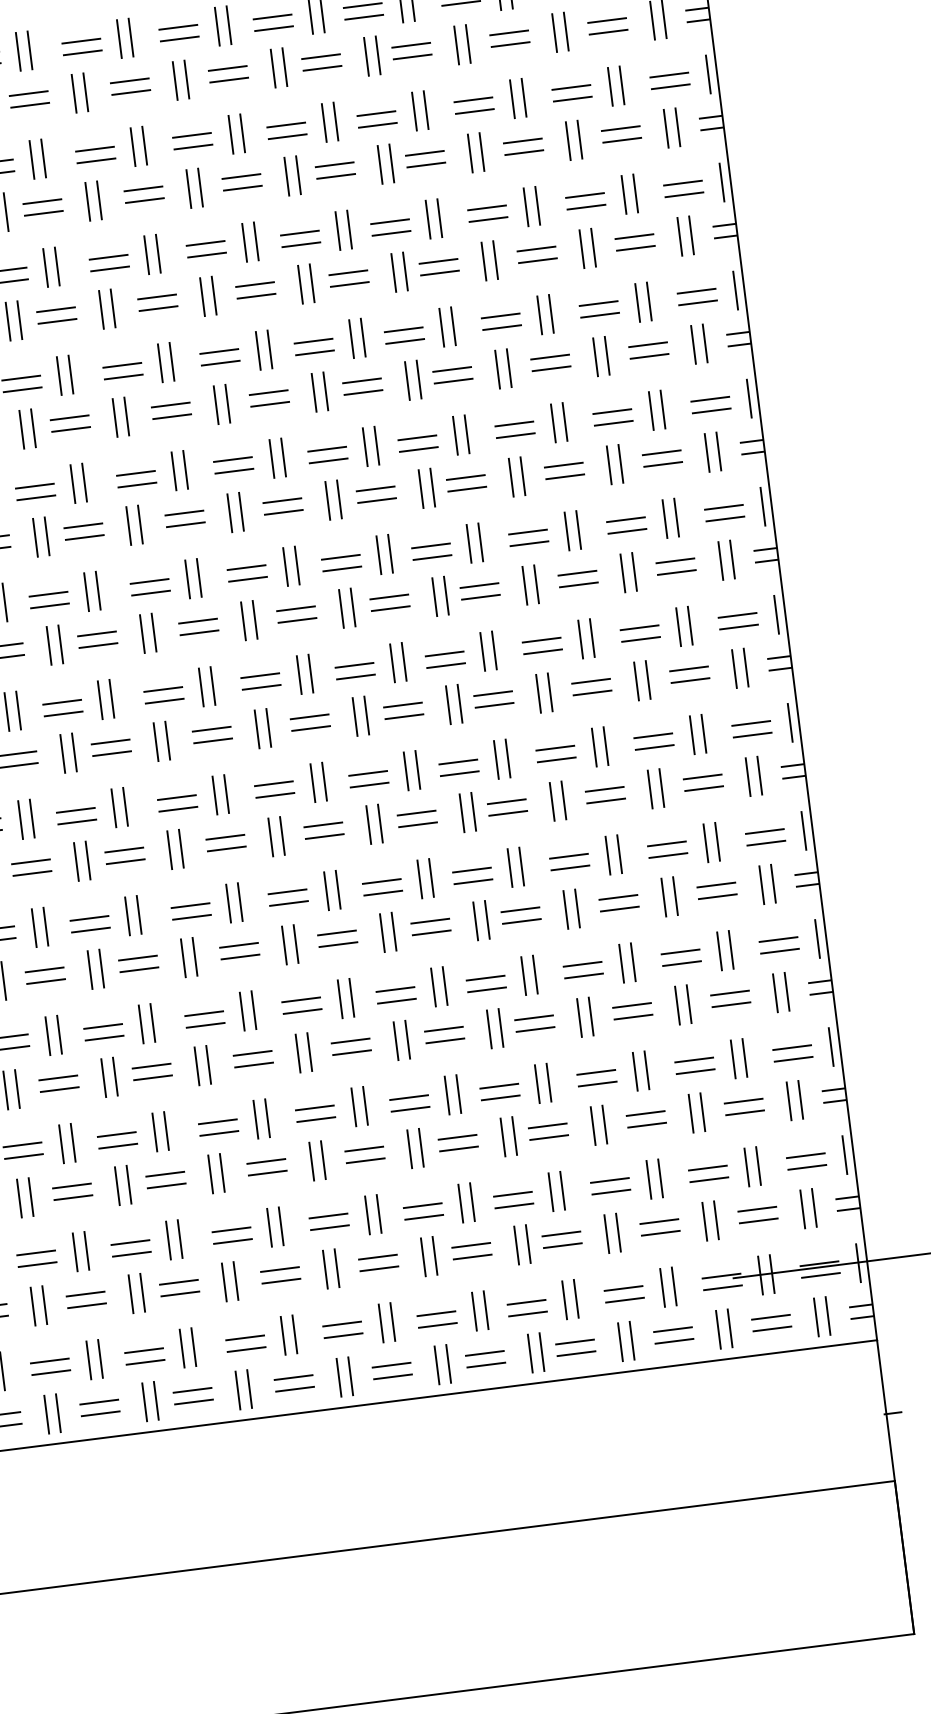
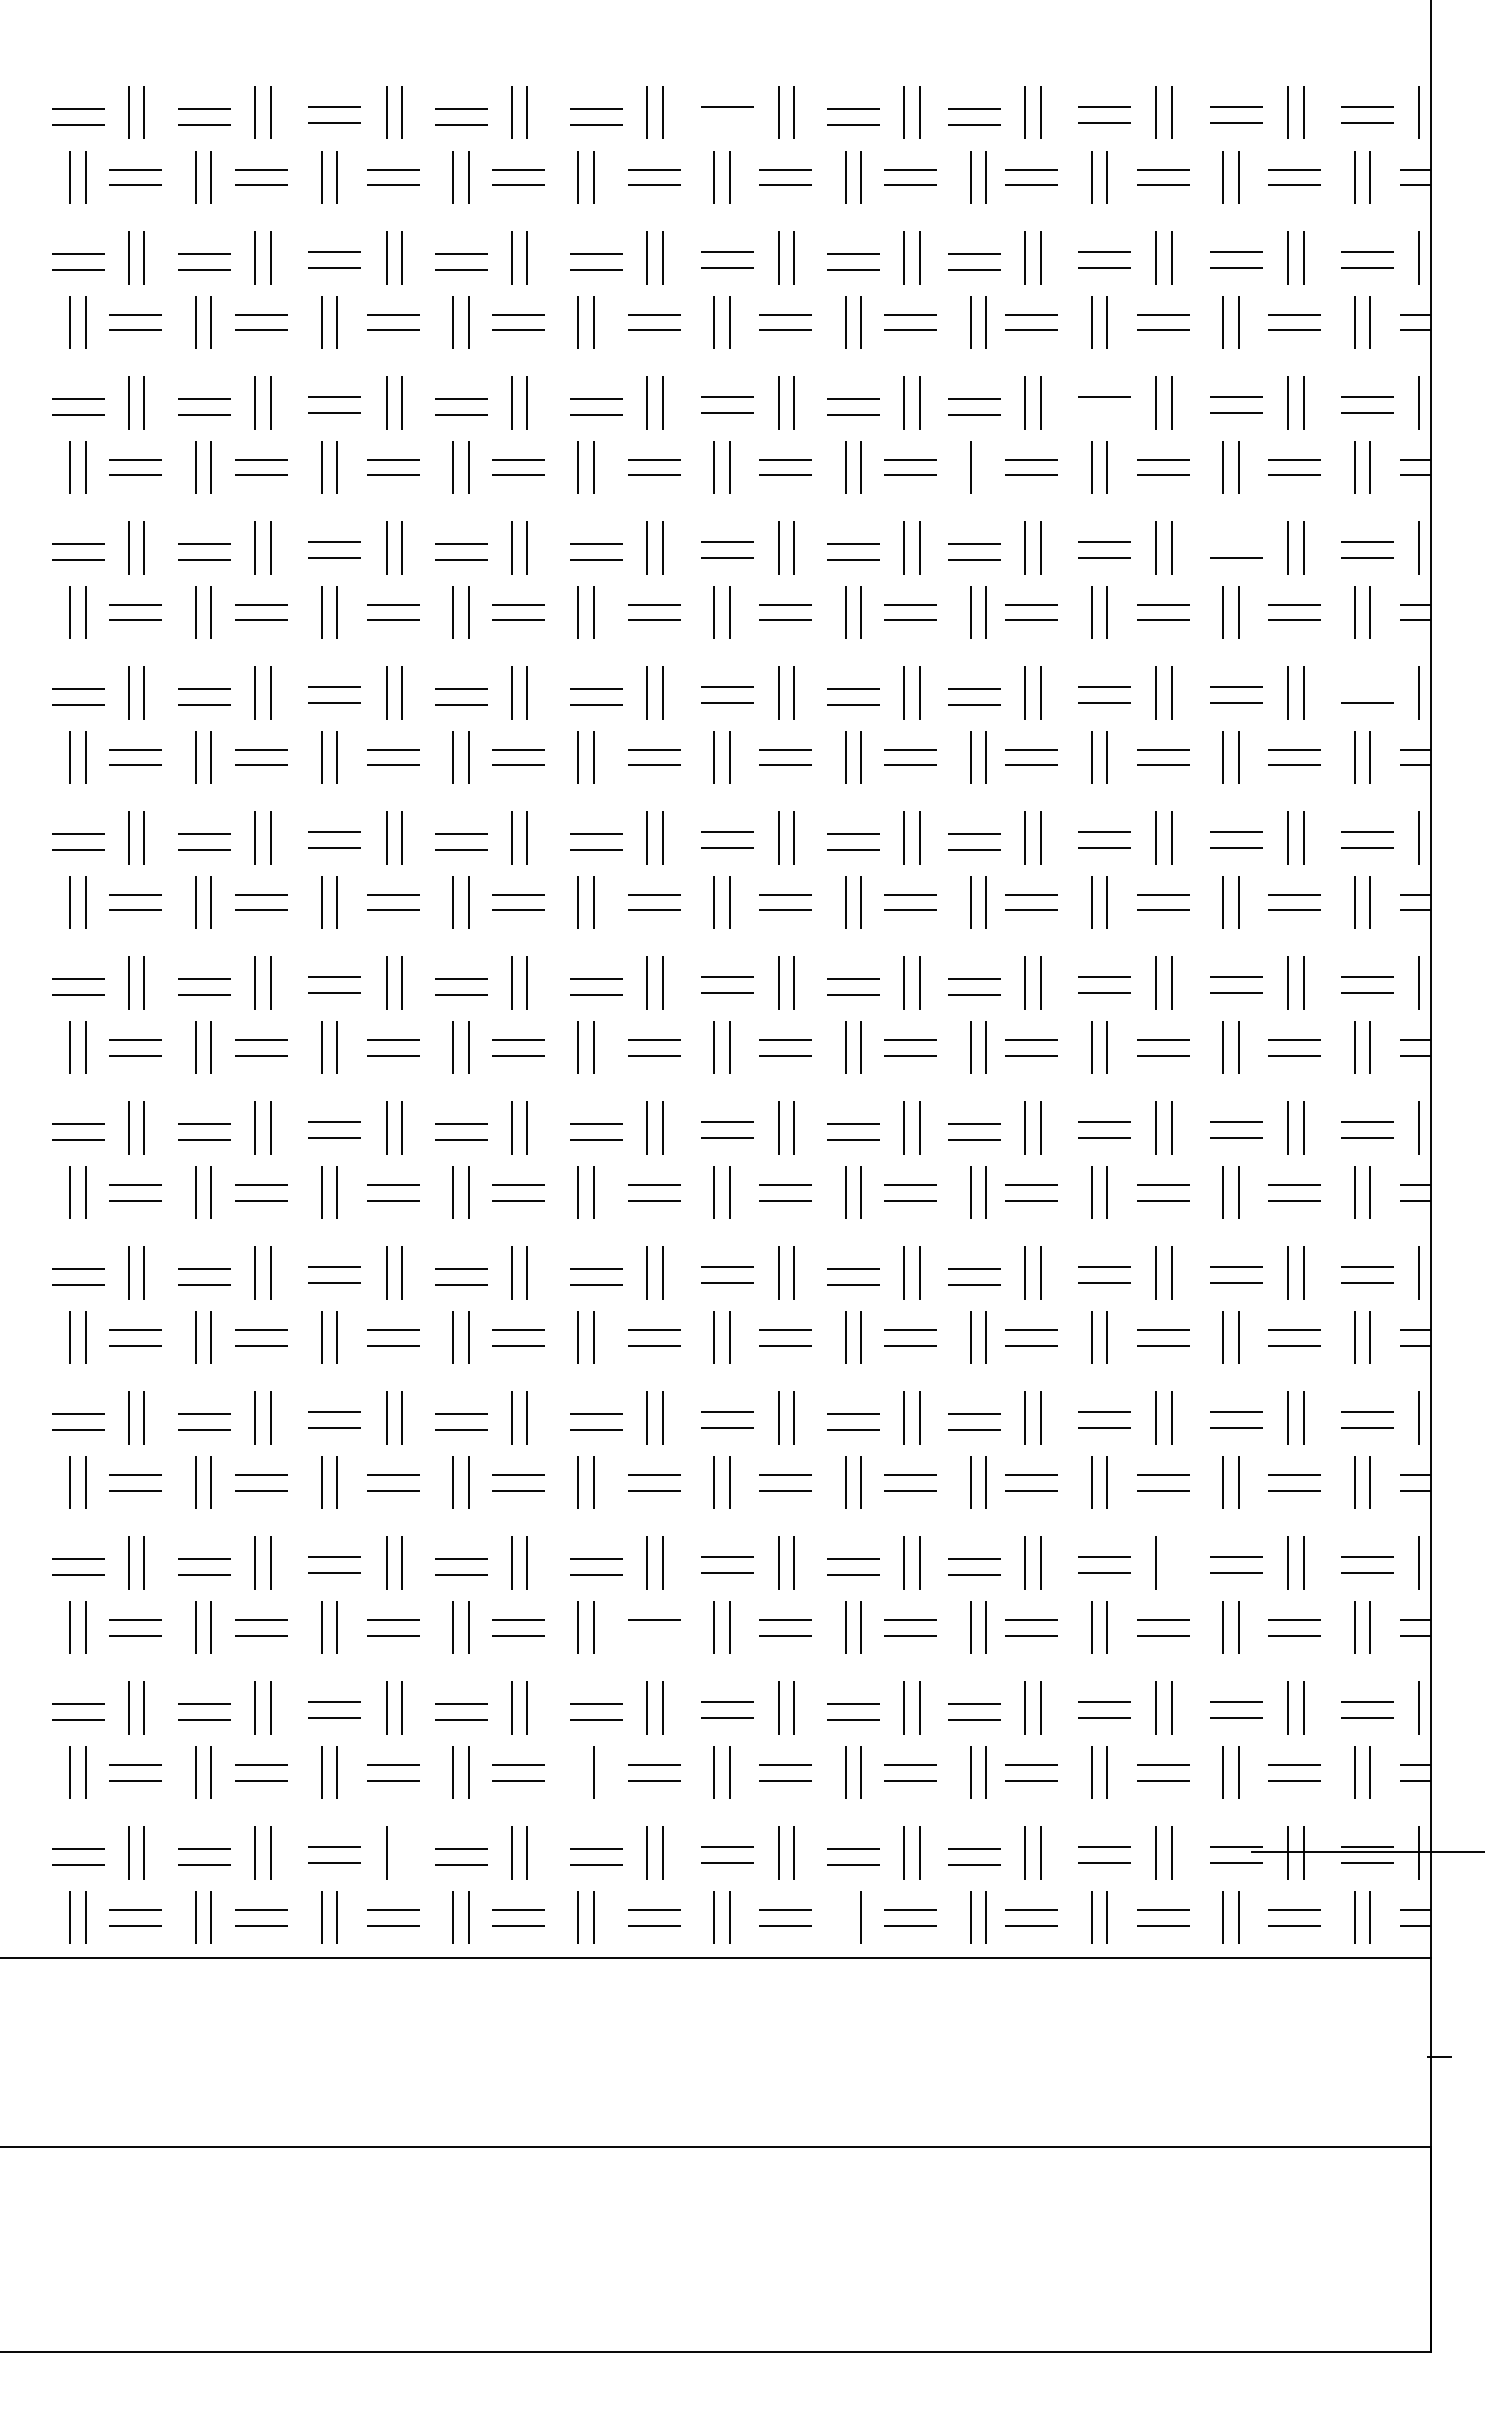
line: (180, 38) -> (727, 122), removed
line: (488, 219) -> (1104, 412), removed
line: (404, 271) -> (985, 467), removed
line: (598, 303) -> (1236, 541), removed
line: (710, 398) -> (1367, 686), removed
line: (646, 1069) -> (1171, 1562), removed
line: (268, 1173) -> (654, 1635), removed
line: (223, 1282) -> (577, 1772), removed
line: (99, 1358) -> (401, 1852), removed
line: (436, 1365) -> (845, 1917), removed

